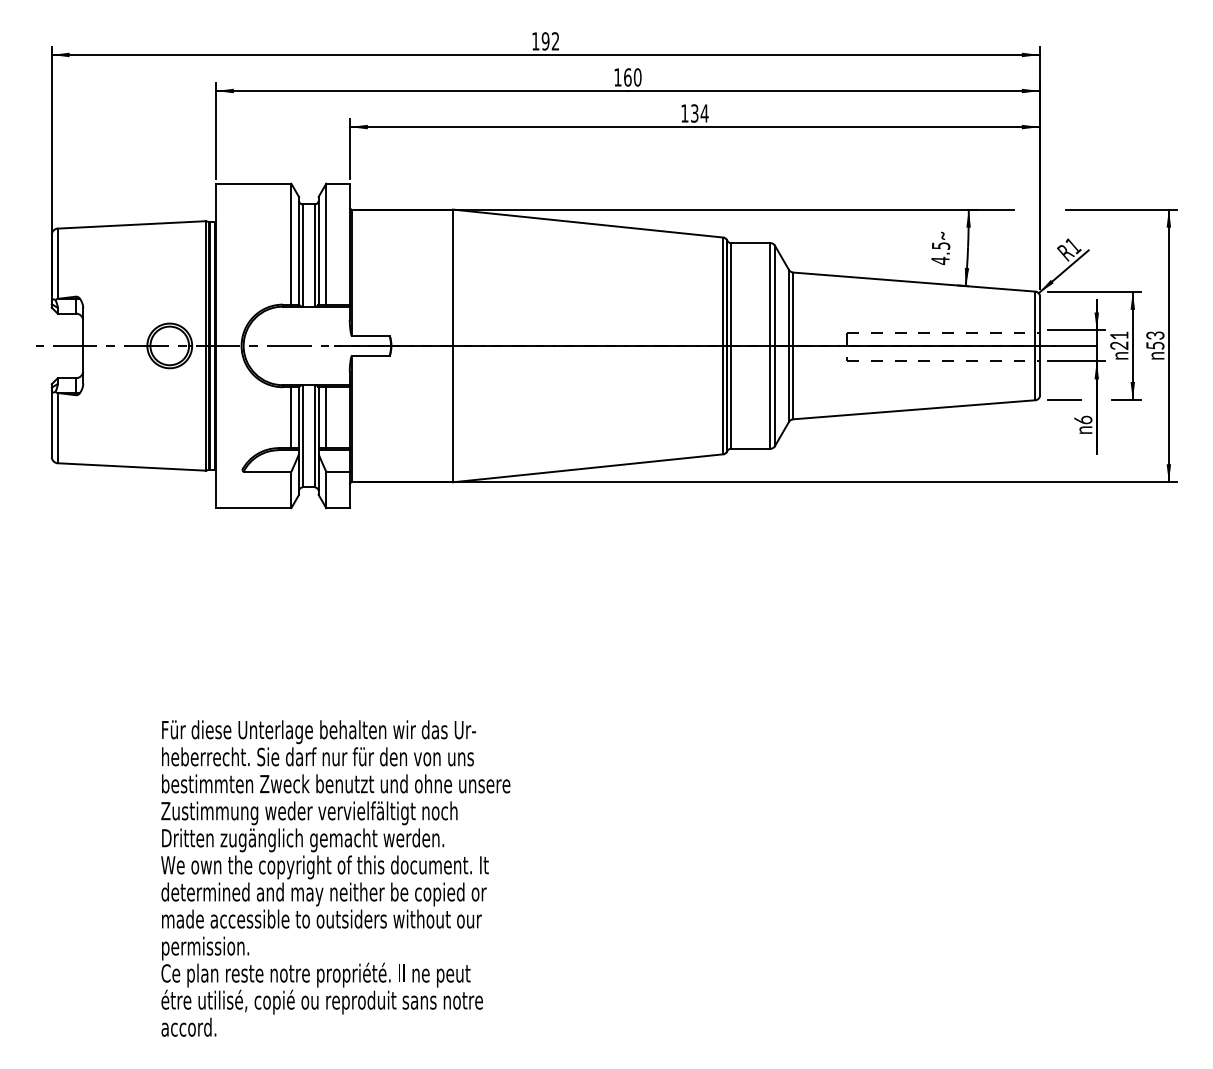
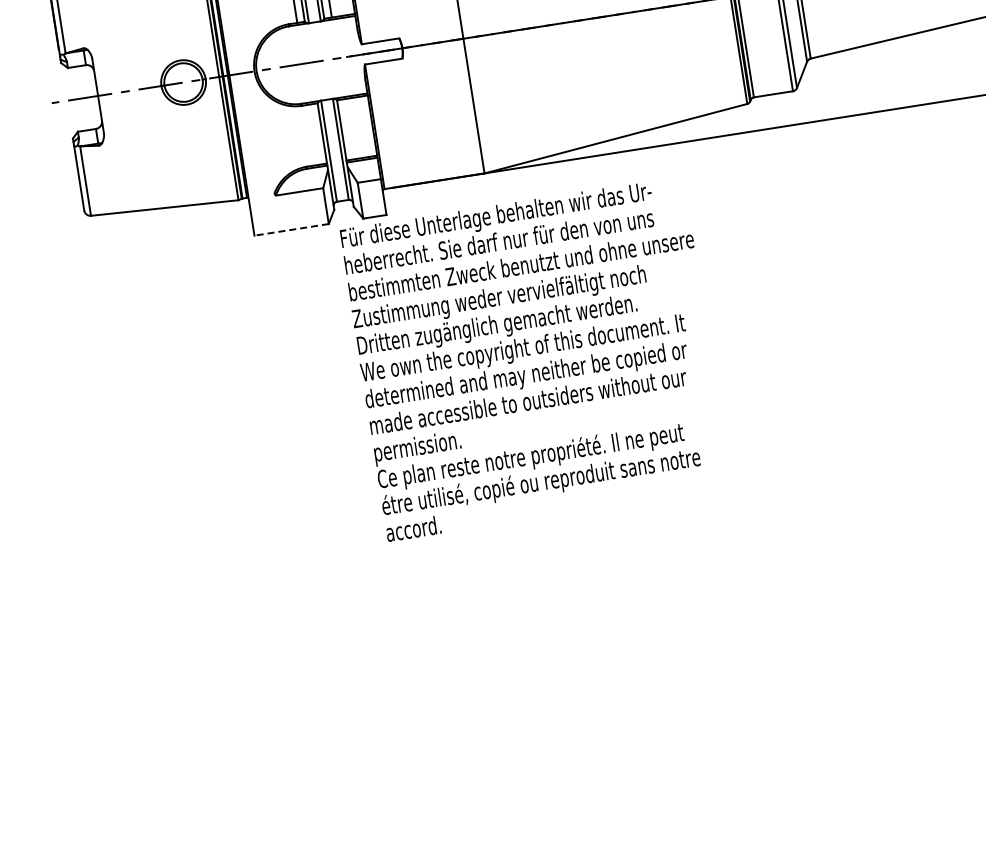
line: (291, 417) -> (314, 134), removed
line: (326, 417) -> (349, 129), removed
line: (253, 508) -> (291, 230), solid -> dashed
text: (335, 878) -> (535, 359), moved

